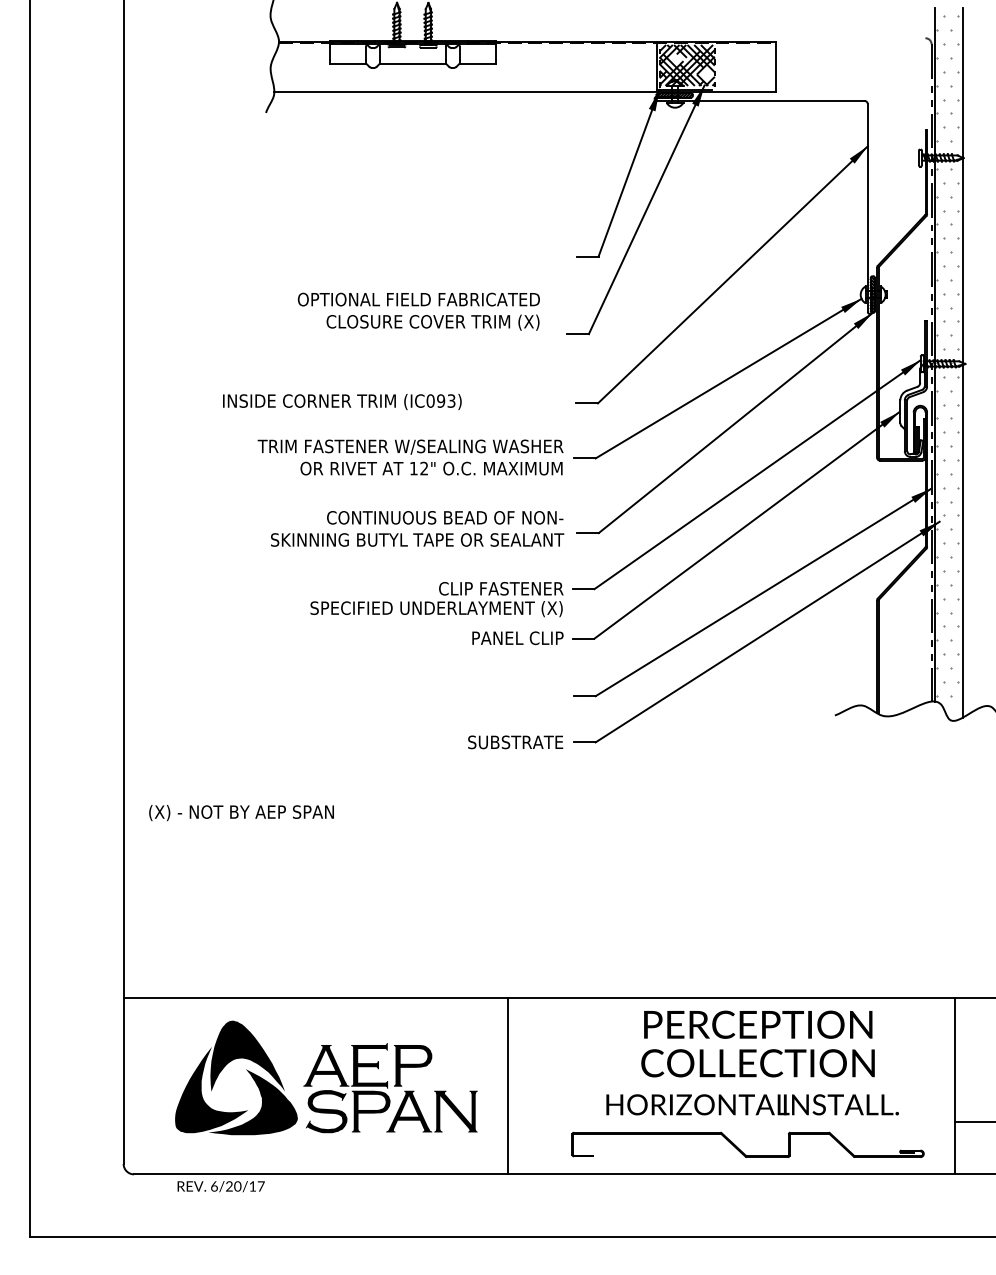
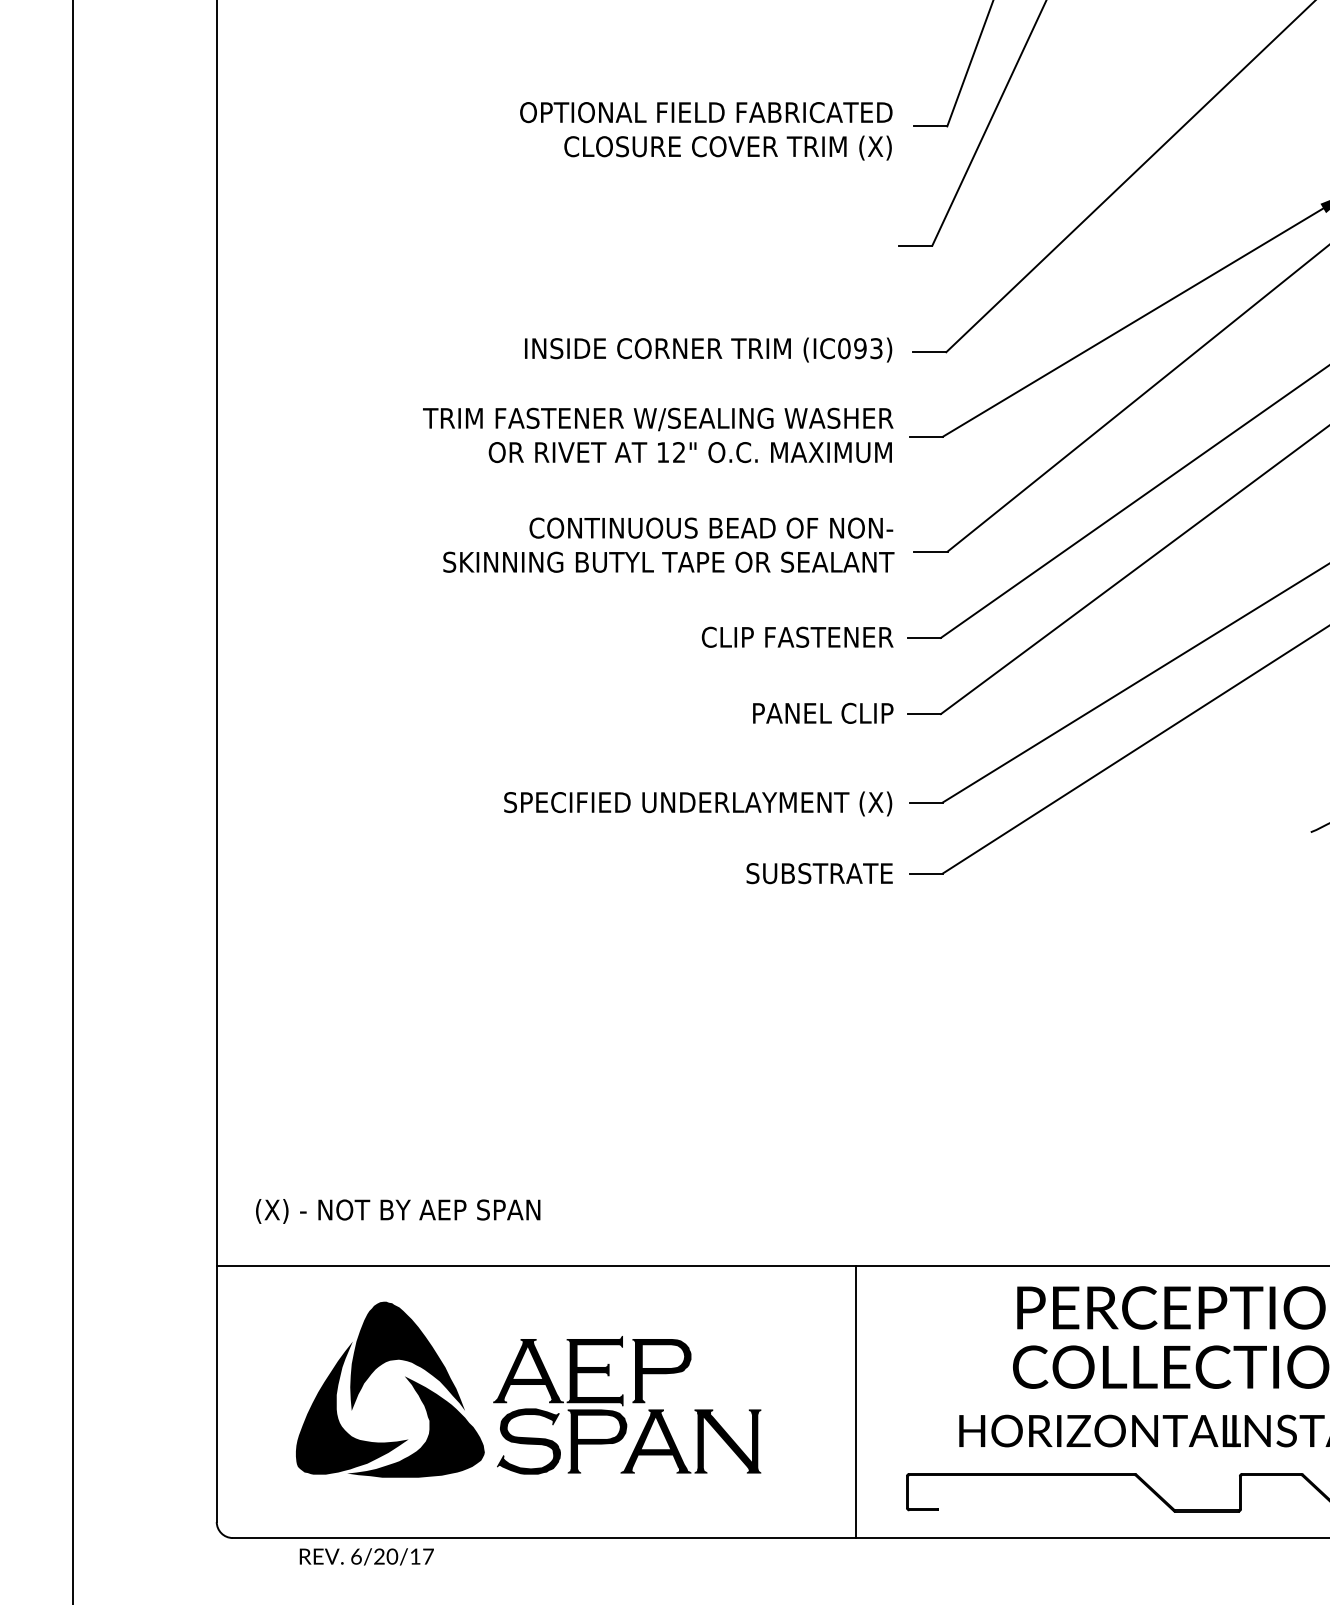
text: (418, 311) -> (705, 130), moved
text: (342, 402) -> (708, 350), moved
text: (436, 609) -> (697, 804), moved
text: (241, 813) -> (398, 1212), moved
line: (507, 1085) -> (856, 1401), moved

